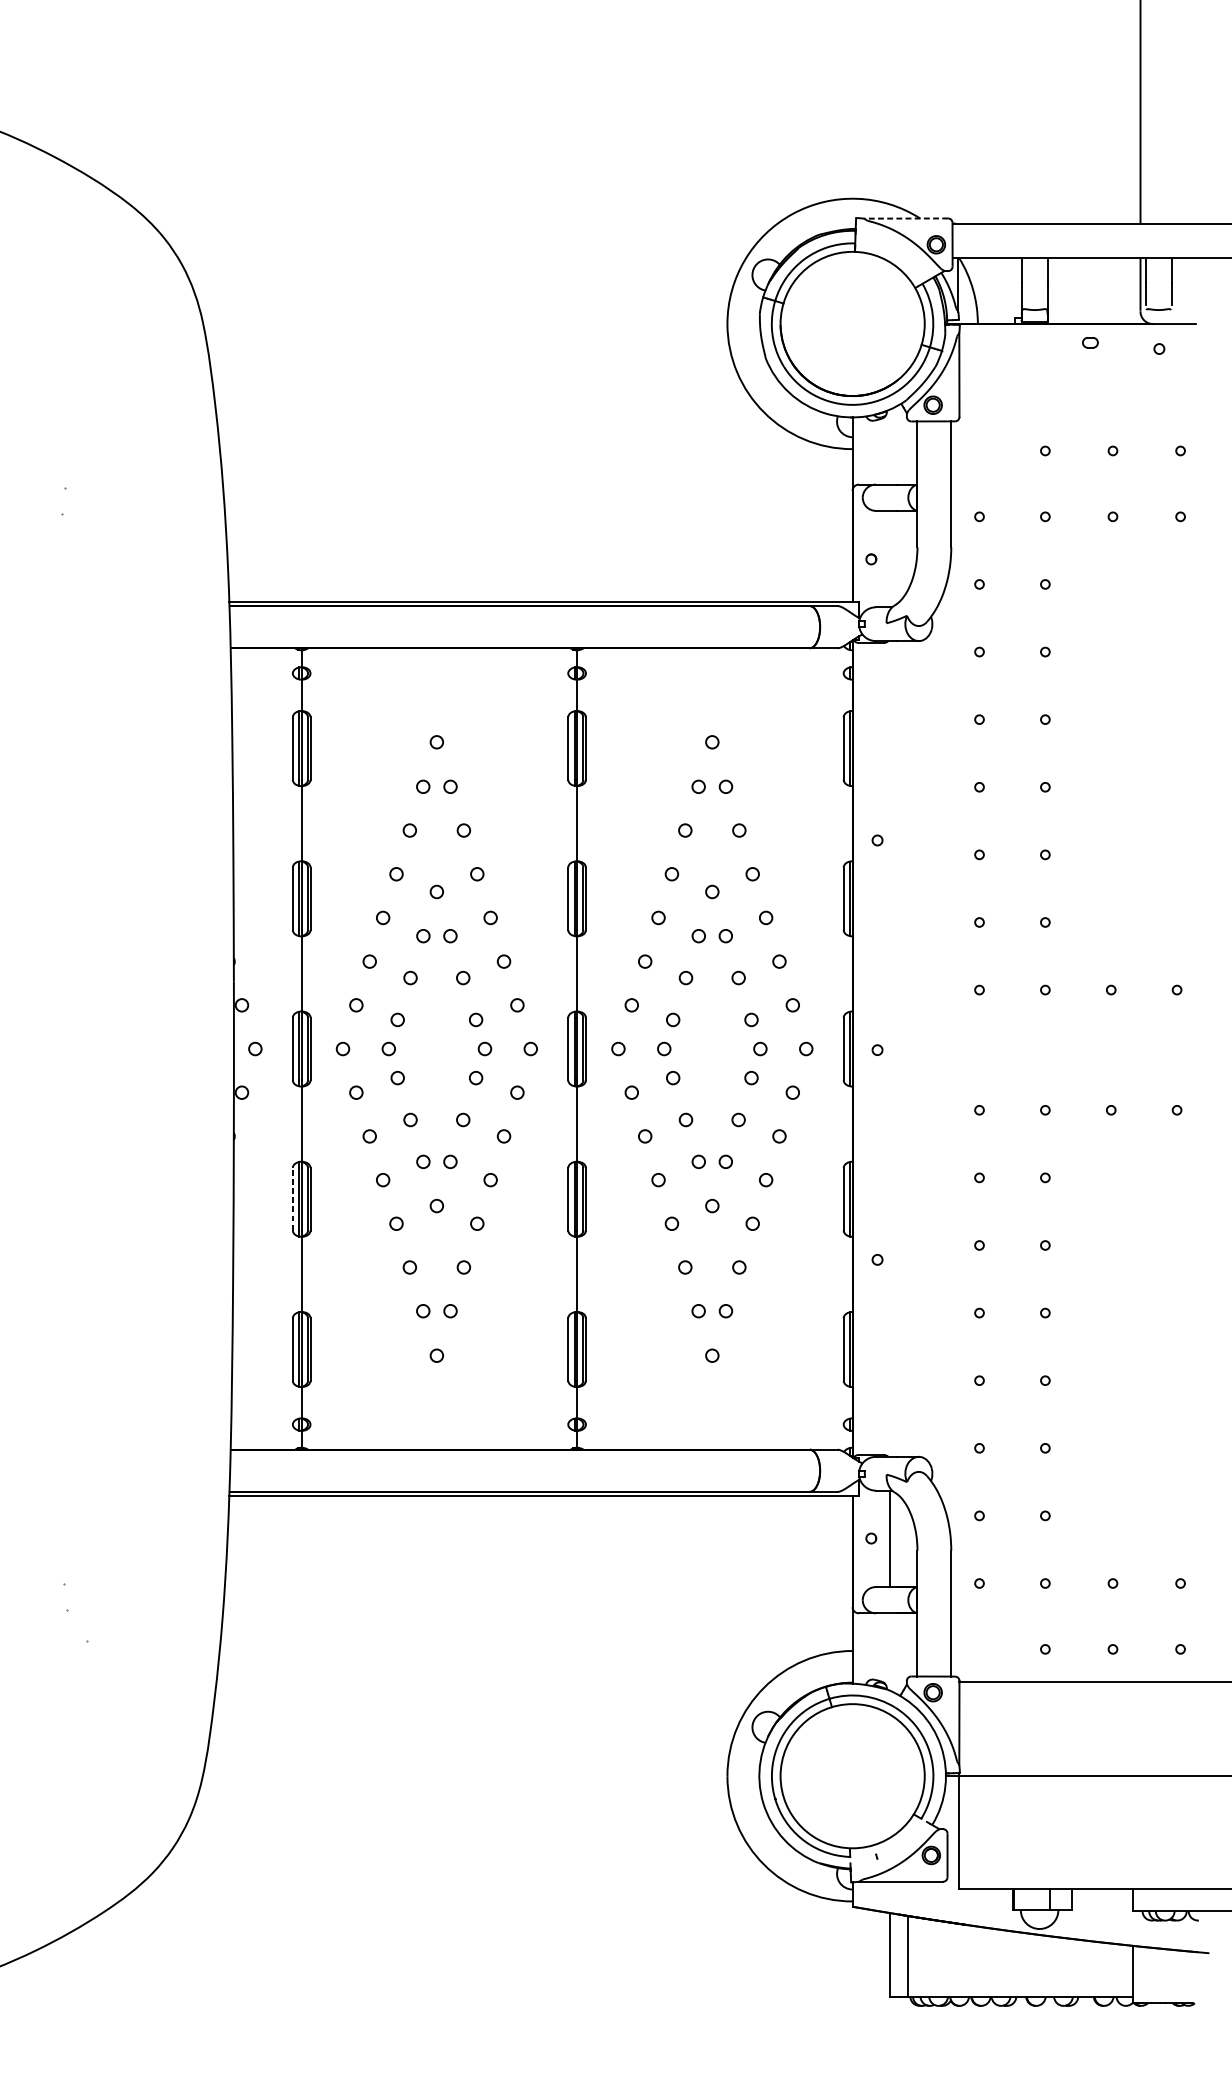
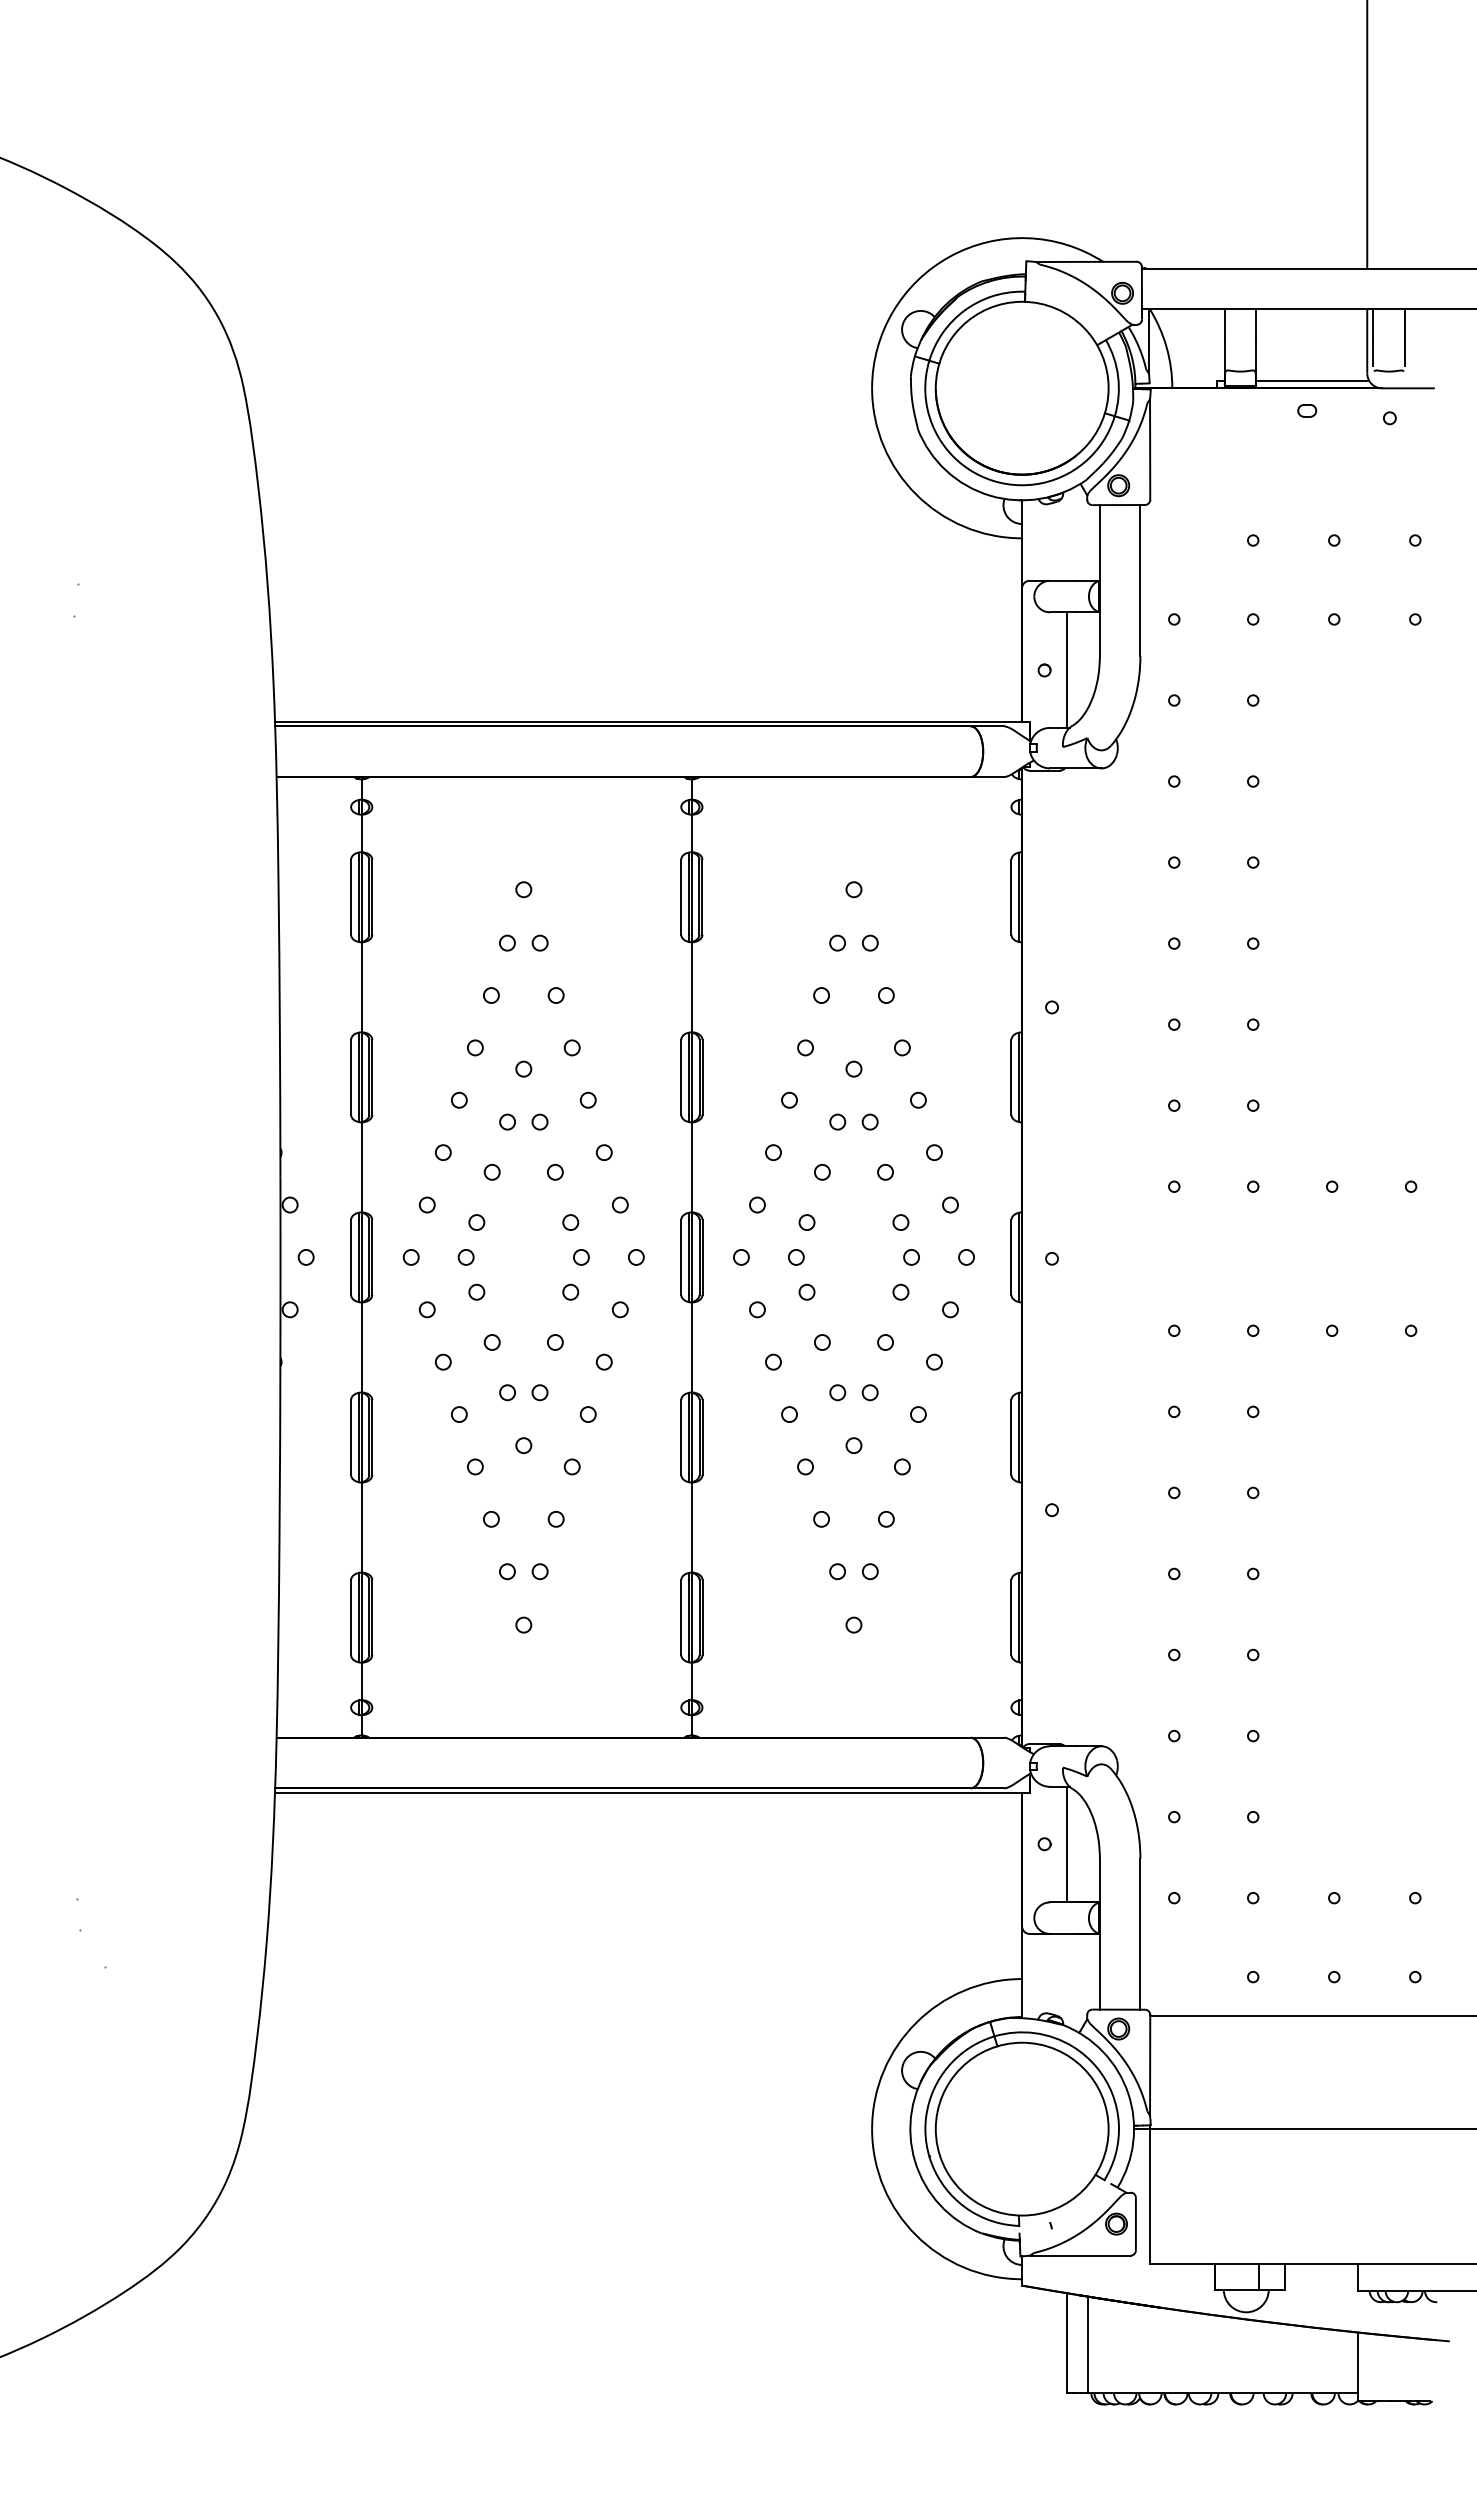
line: (905, 218) -> (1085, 261), dashed -> solid
line: (1094, 317) -> (1312, 380), added
line: (890, 558) -> (1067, 669), added
line: (293, 1199) -> (351, 1437), dashed -> solid

